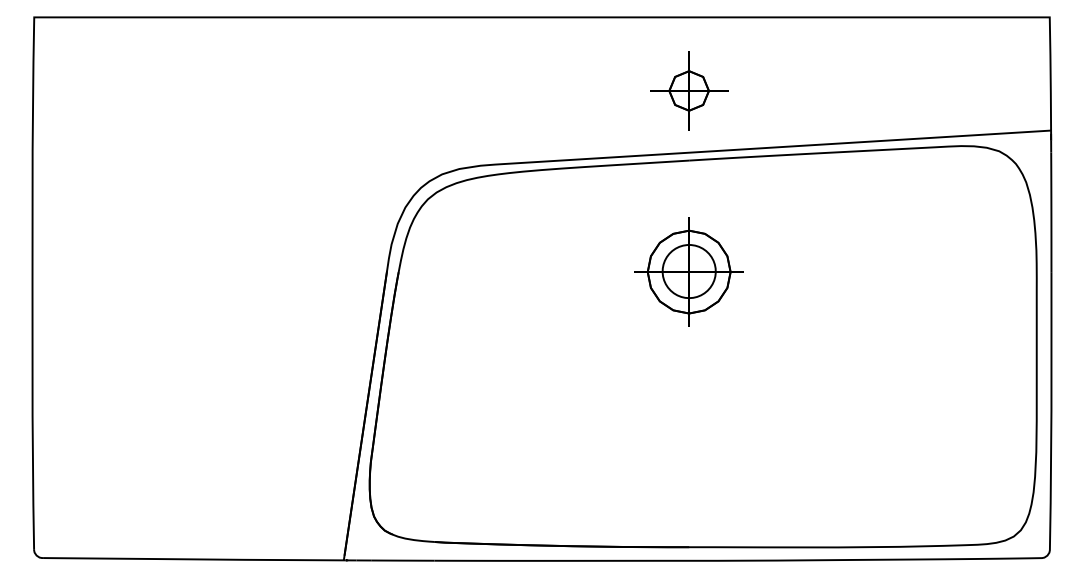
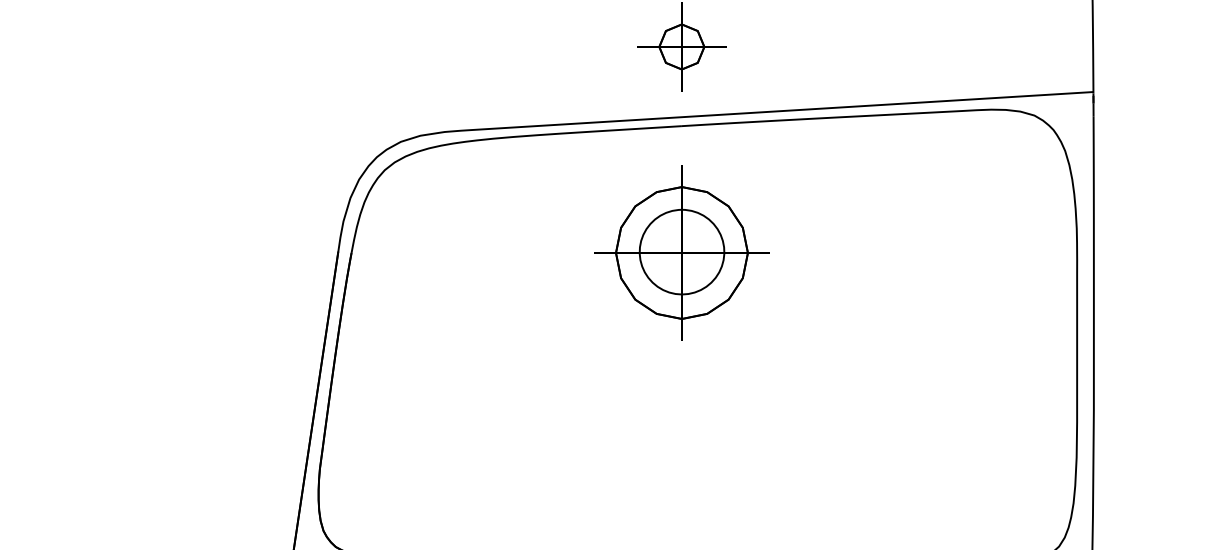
part: (688, 271) -> (681, 252), size x1.4

